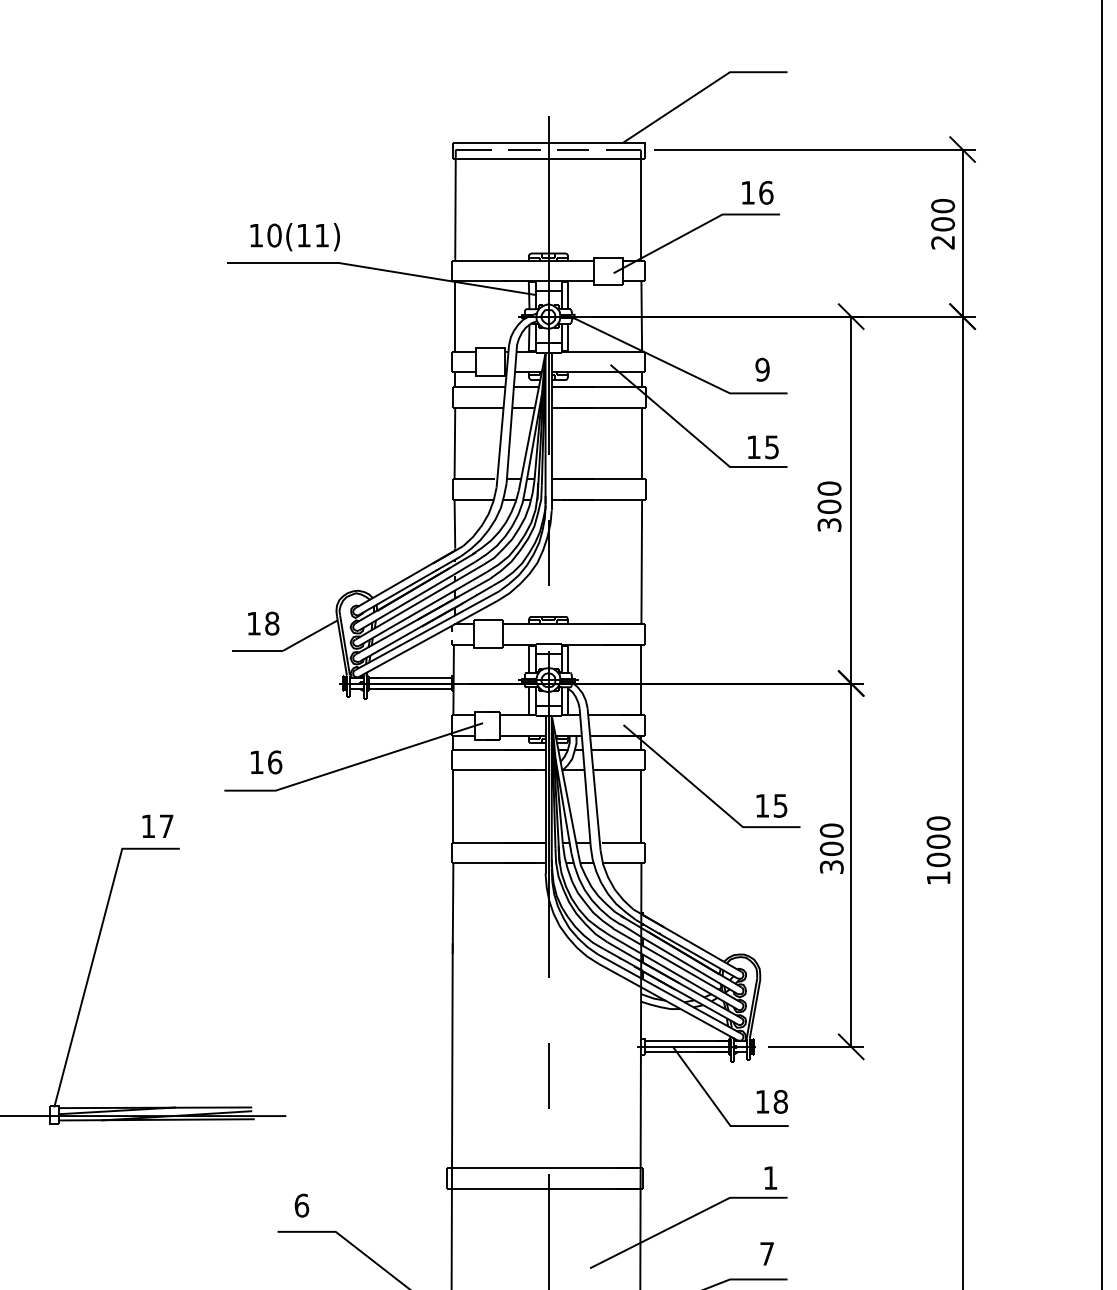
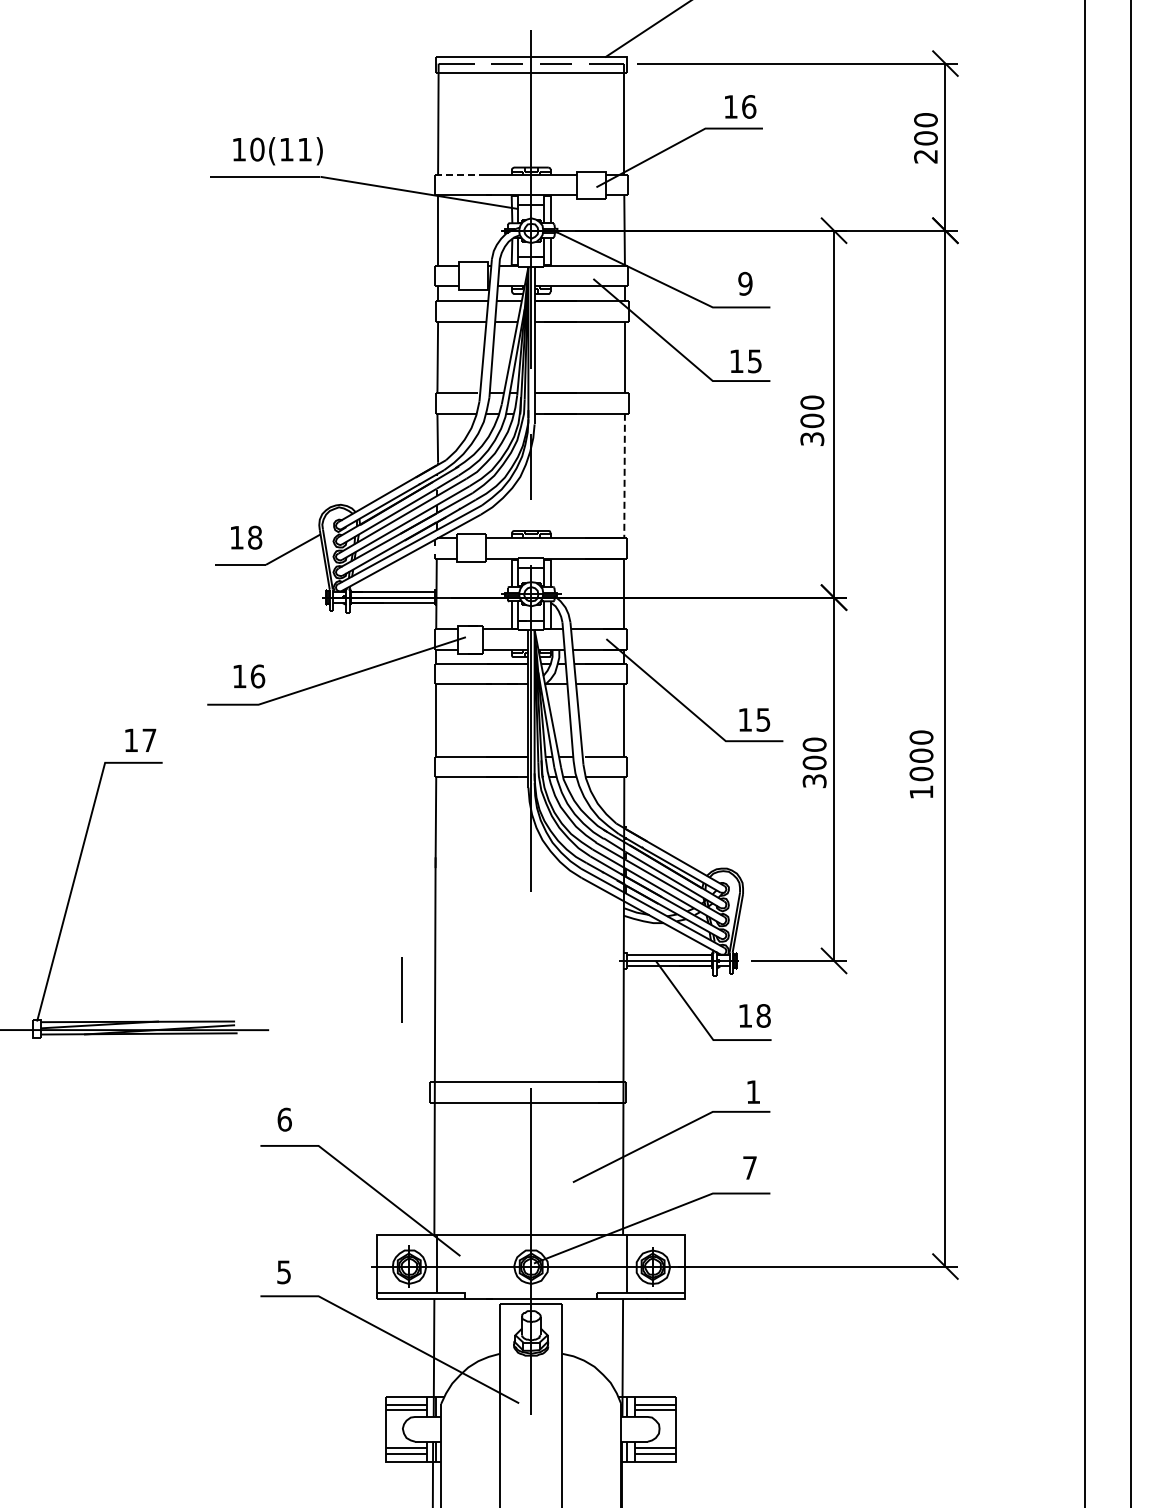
line: (476, 260) -> (459, 174), solid -> dashed
line: (641, 562) -> (624, 476), solid -> dashed
line: (547, 1075) -> (401, 989), moved

